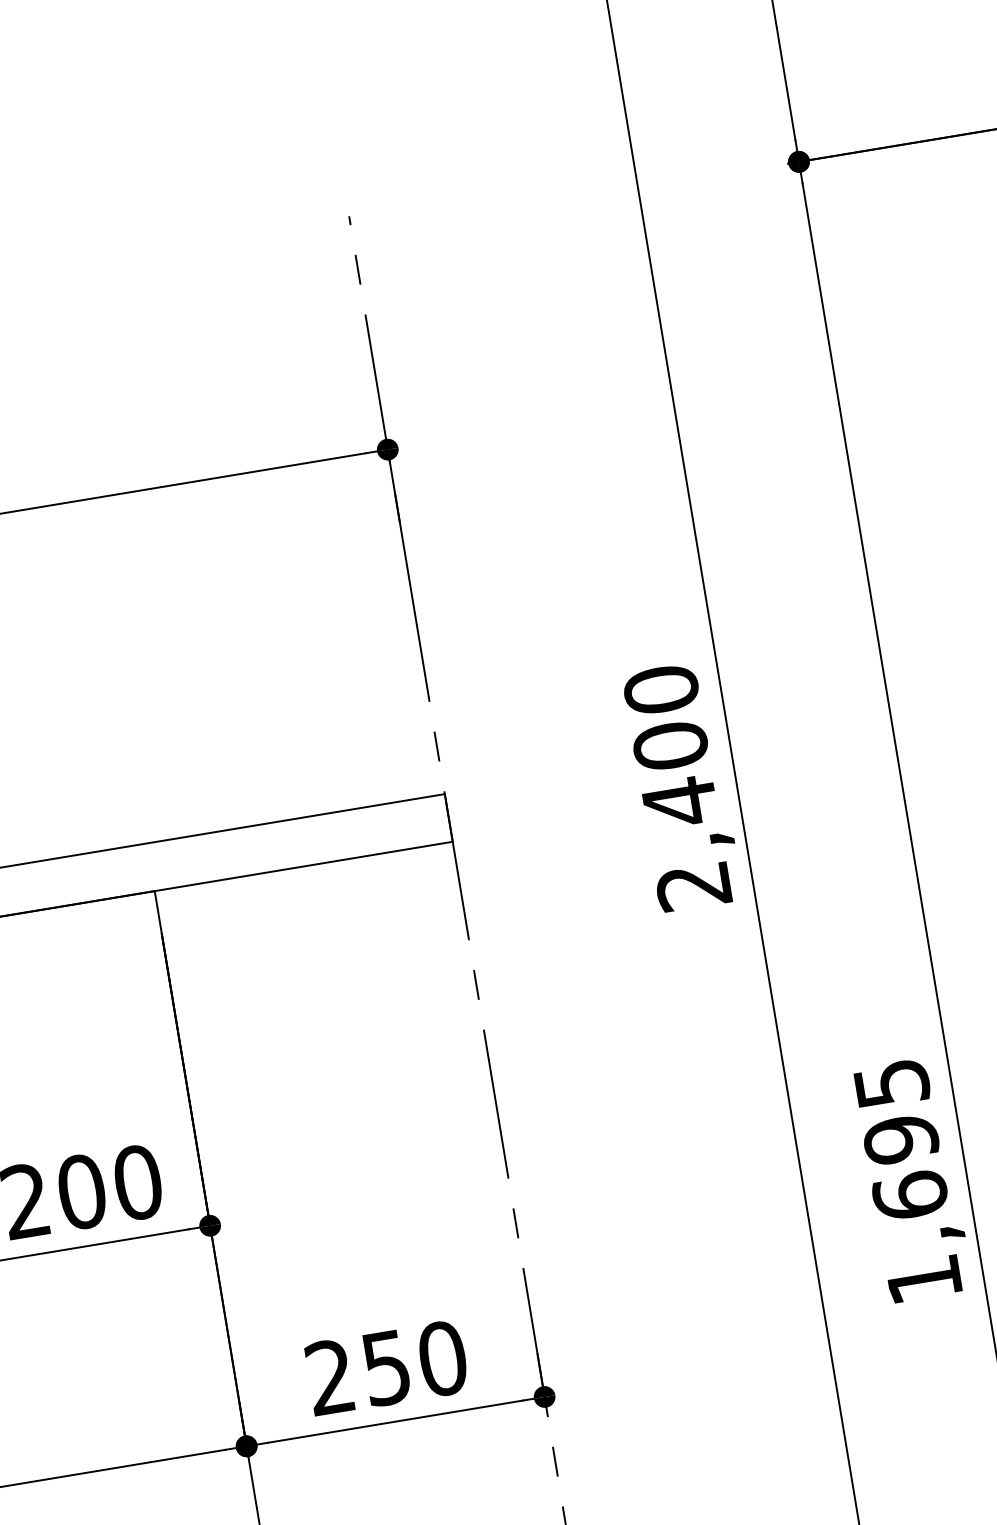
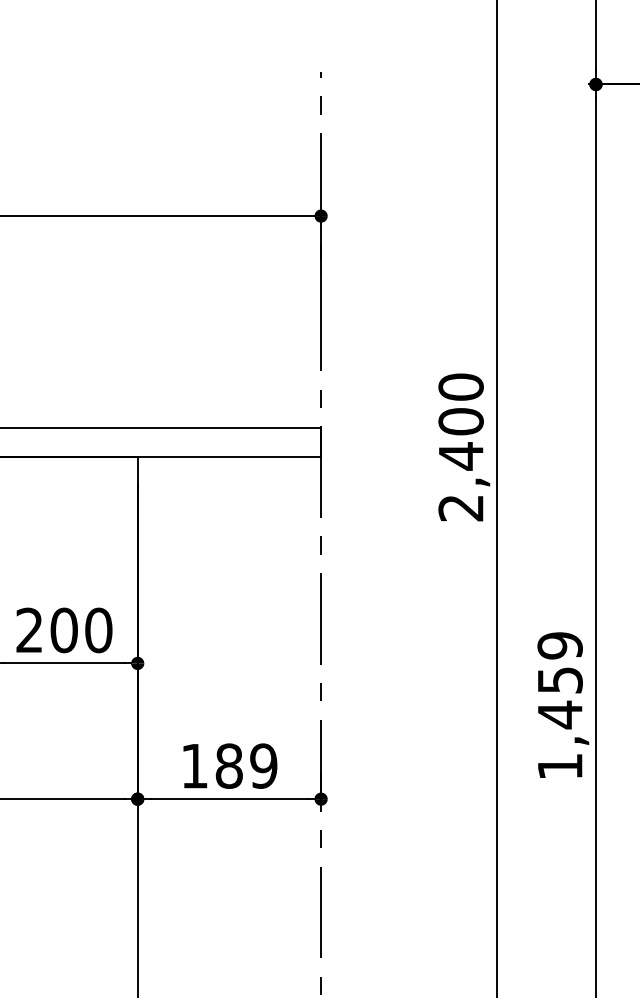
text: (900, 1140) -> (559, 680), 1,695 -> 1,459
text: (386, 1366) -> (229, 765), 250 -> 189

